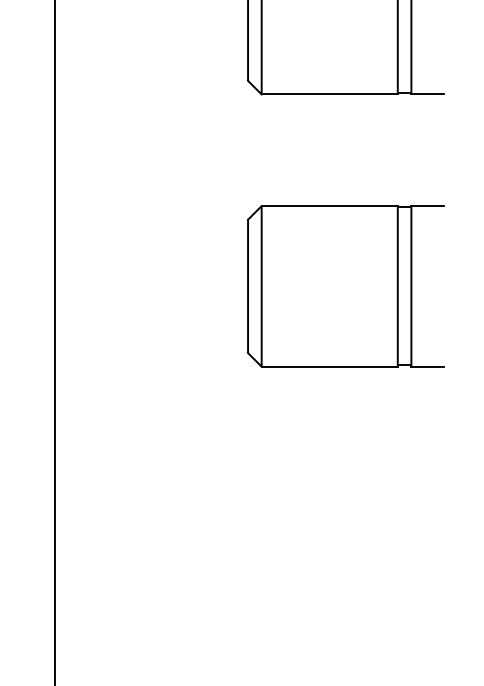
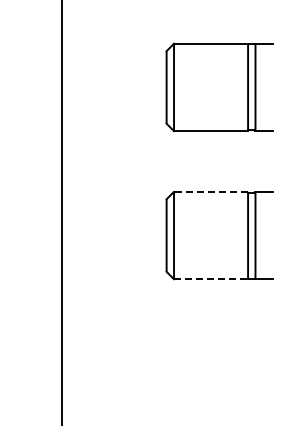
line: (328, 205) -> (210, 191), solid -> dashed
line: (330, 367) -> (211, 279), solid -> dashed

